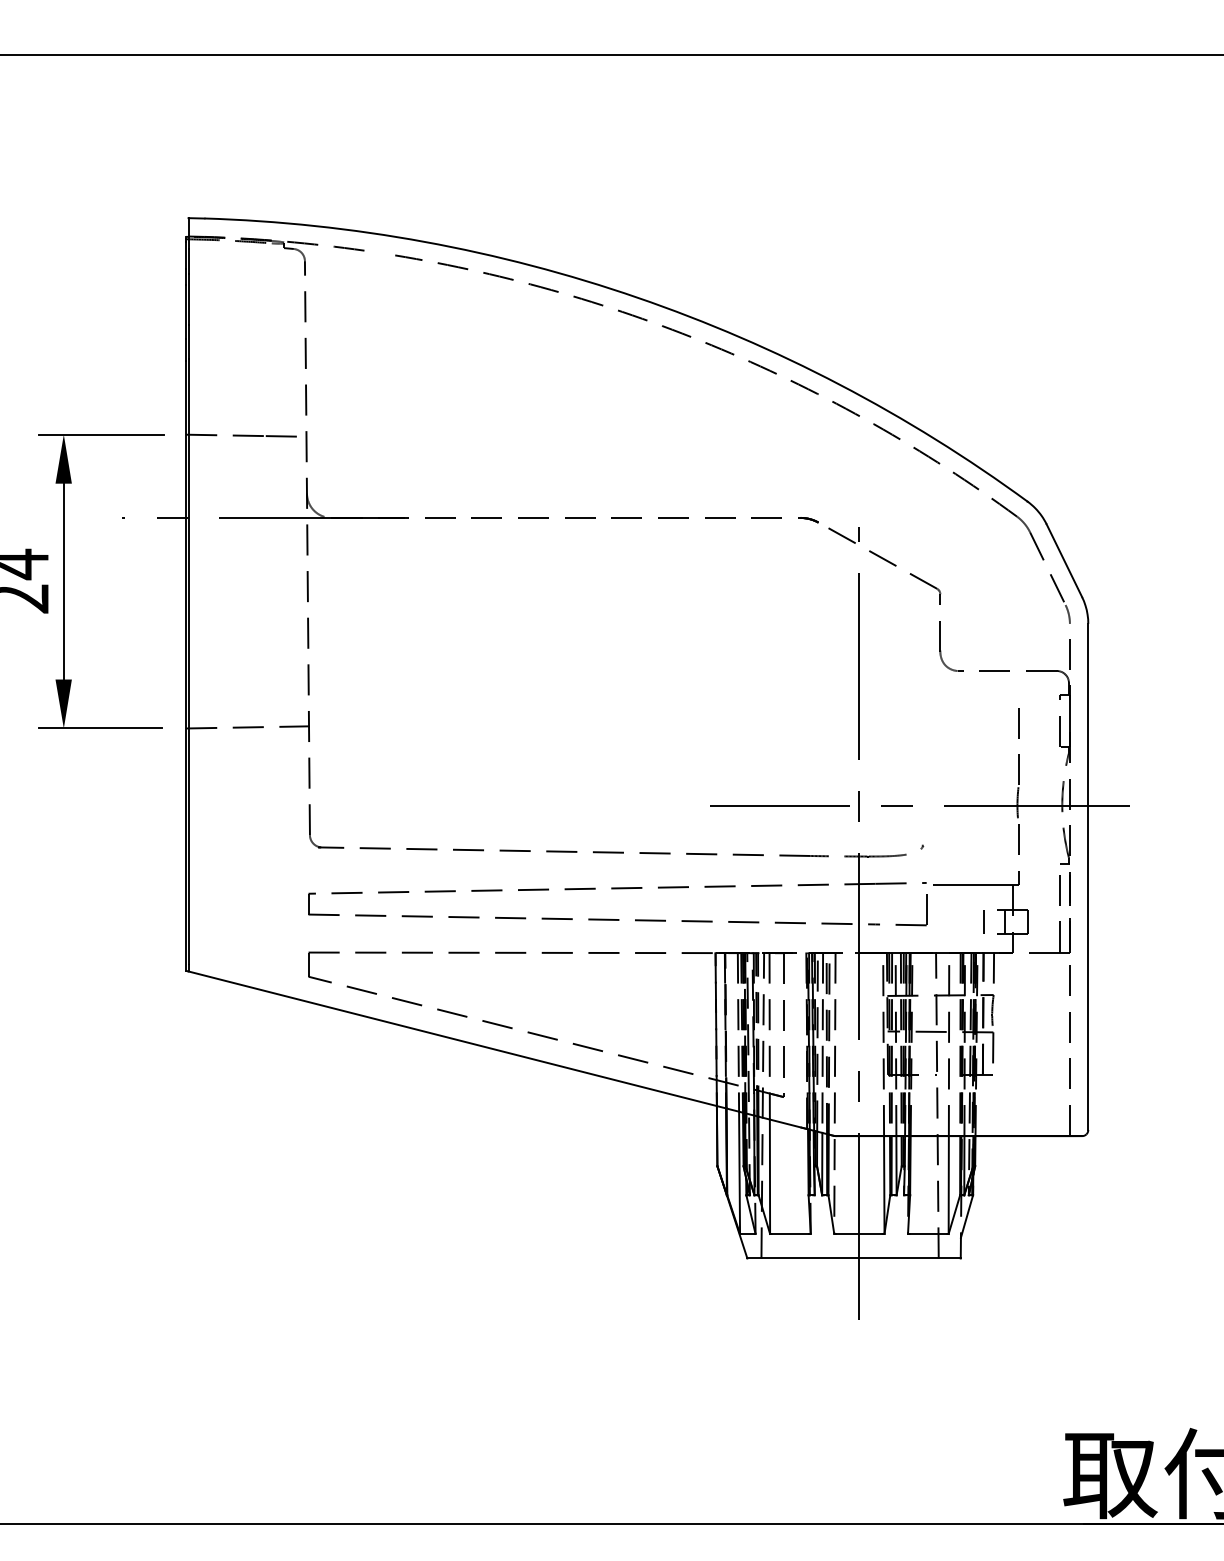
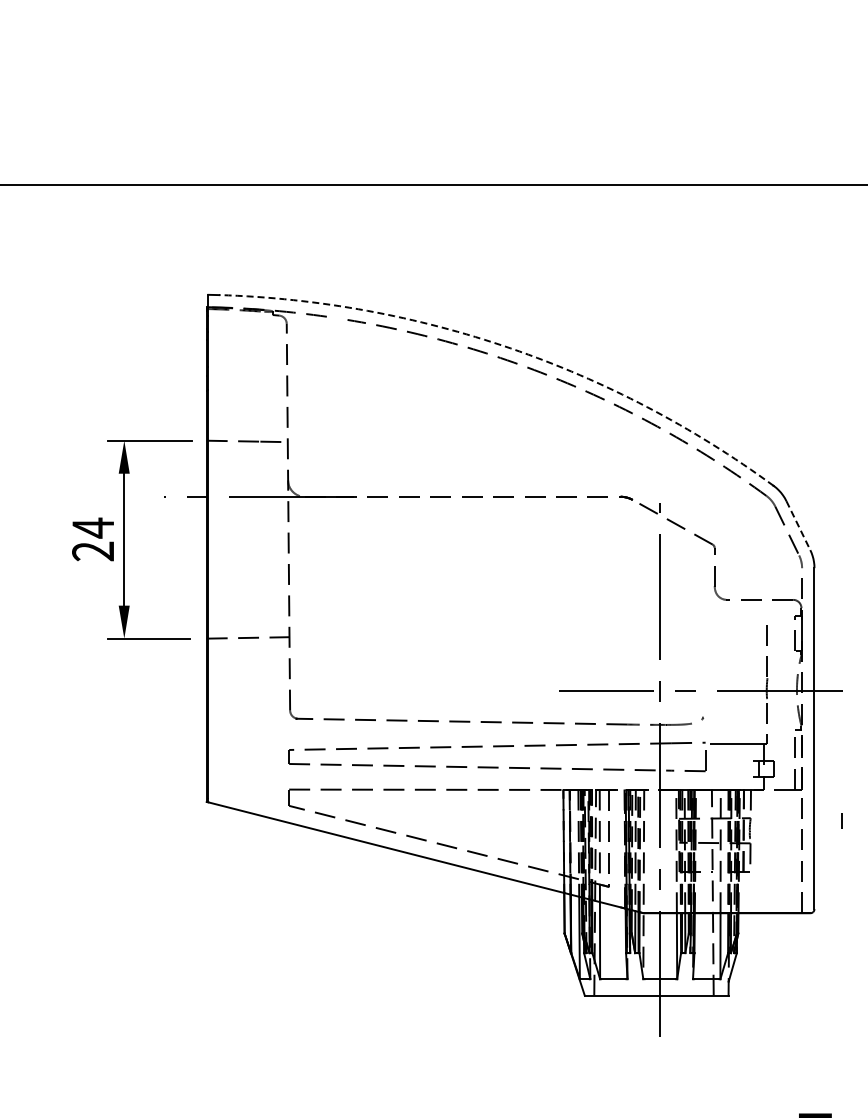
arc: (637, 297) -> (510, 348), solid -> dashed
line: (1064, 562) -> (798, 526), solid -> dashed
line: (982, 921) -> (841, 820), moved

